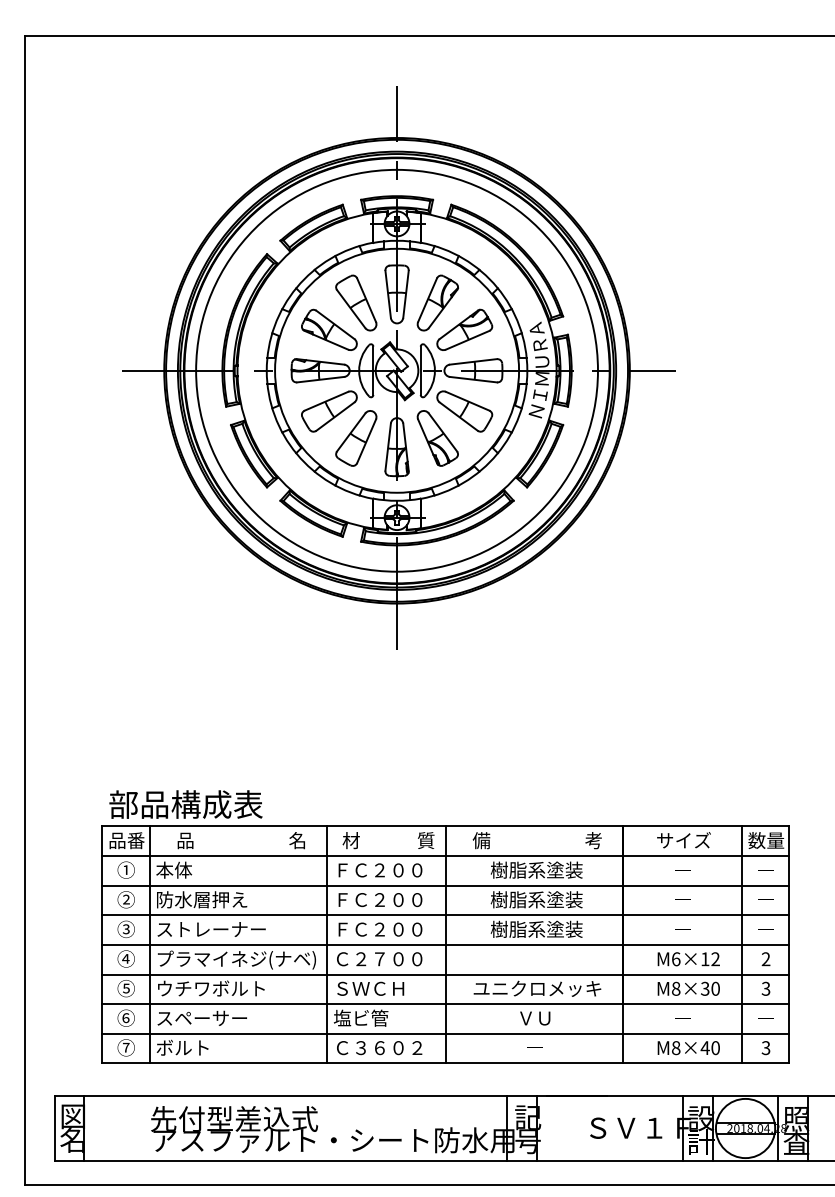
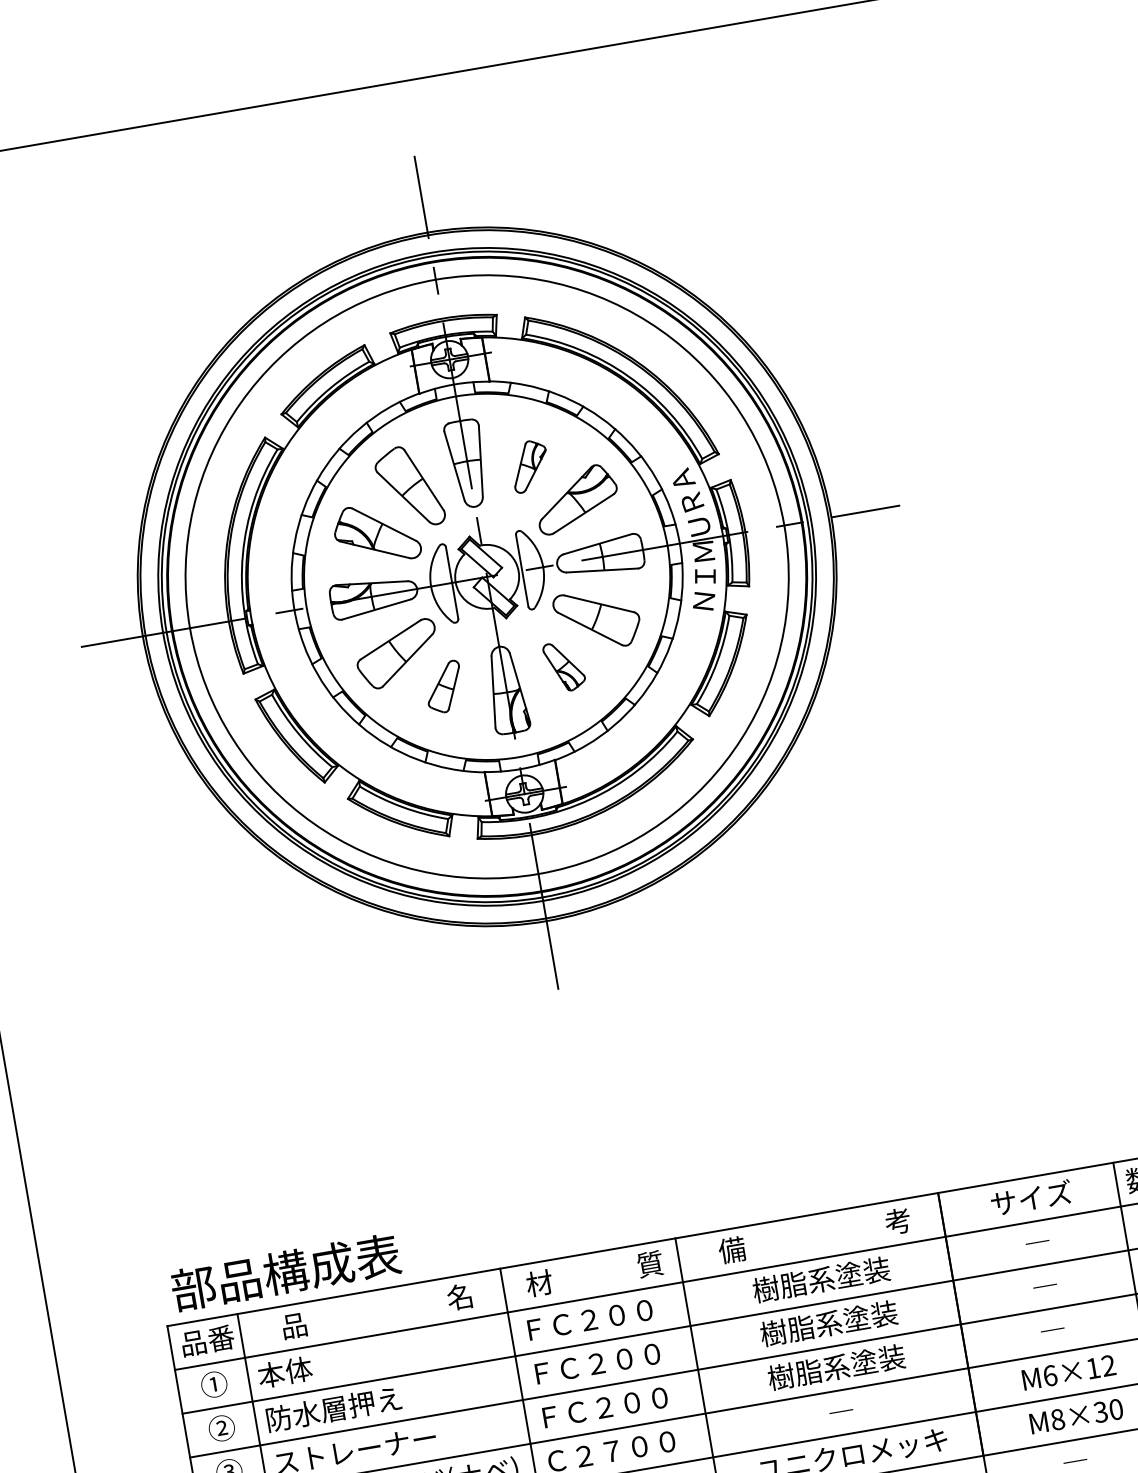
part: (437, 302) -> (529, 465), size x0.6
part: (356, 438) -> (444, 687), size x0.6
part: (437, 438) -> (564, 666), size x0.6

